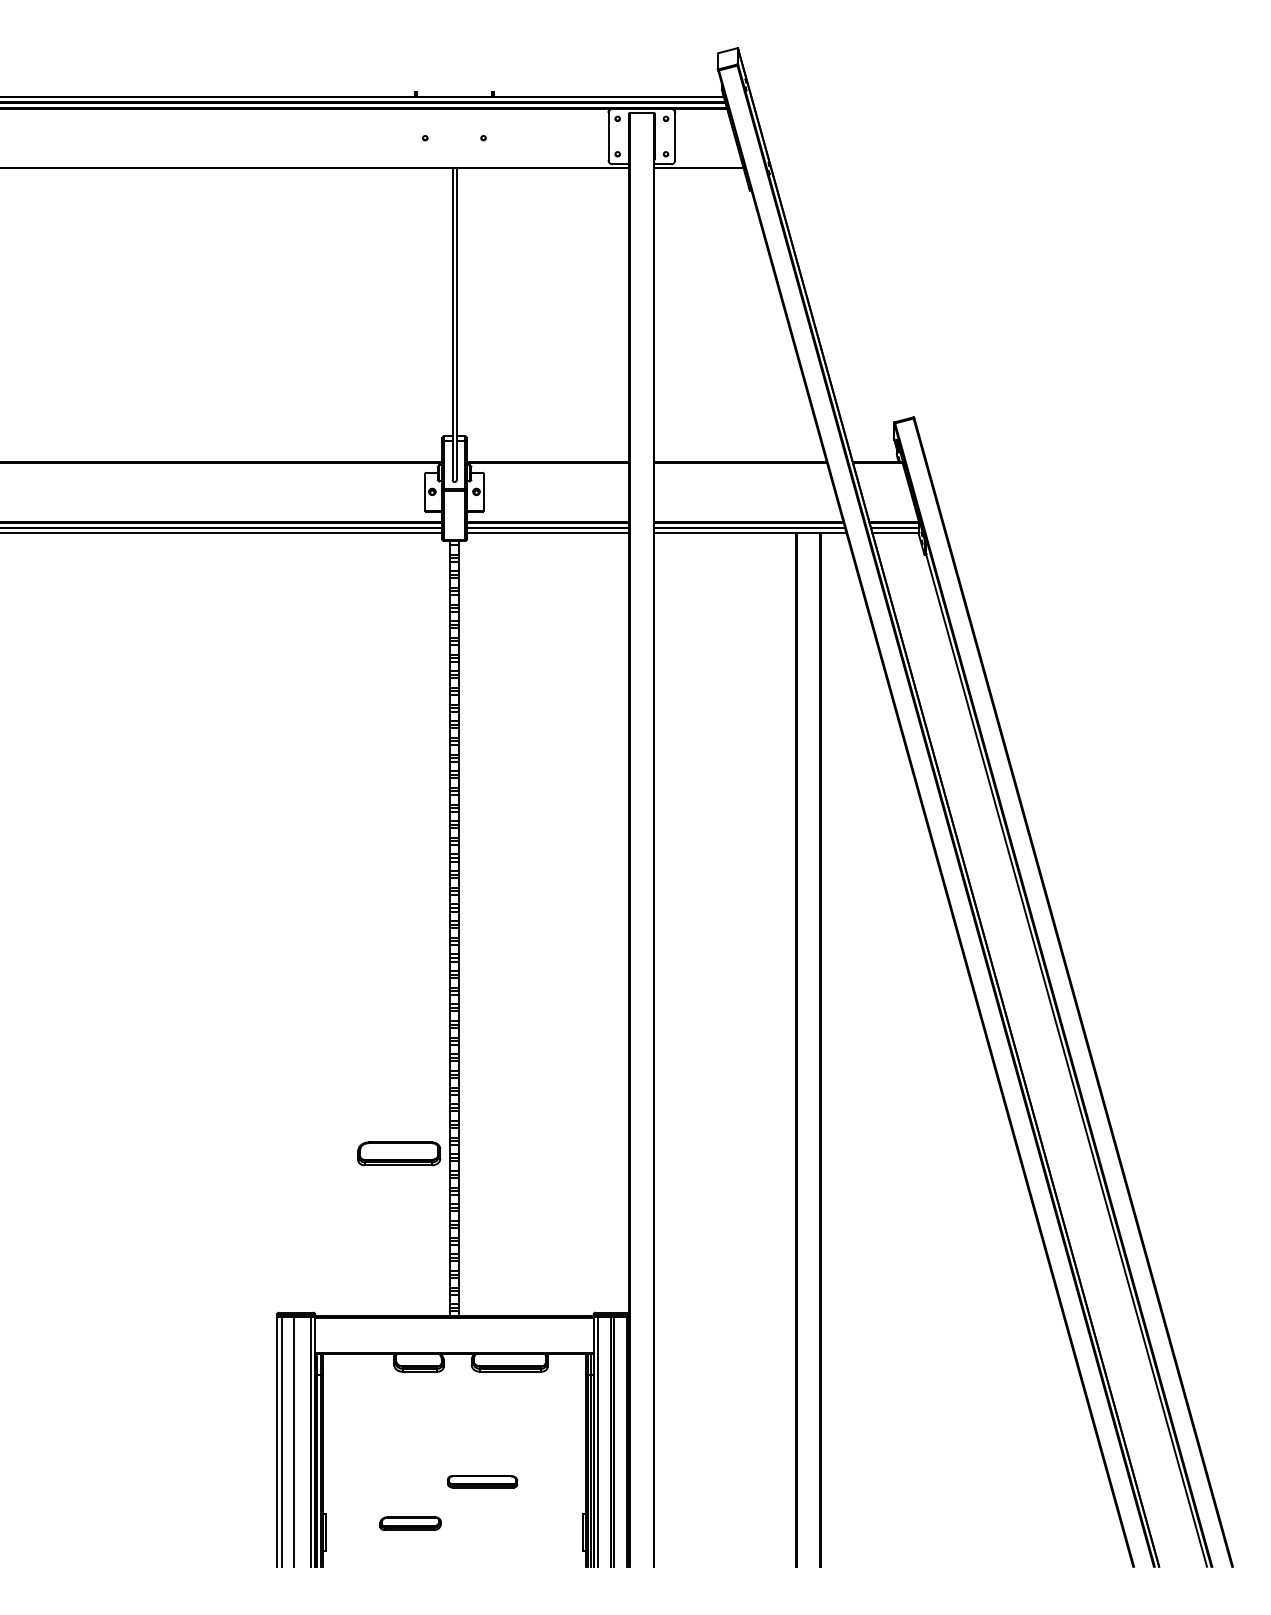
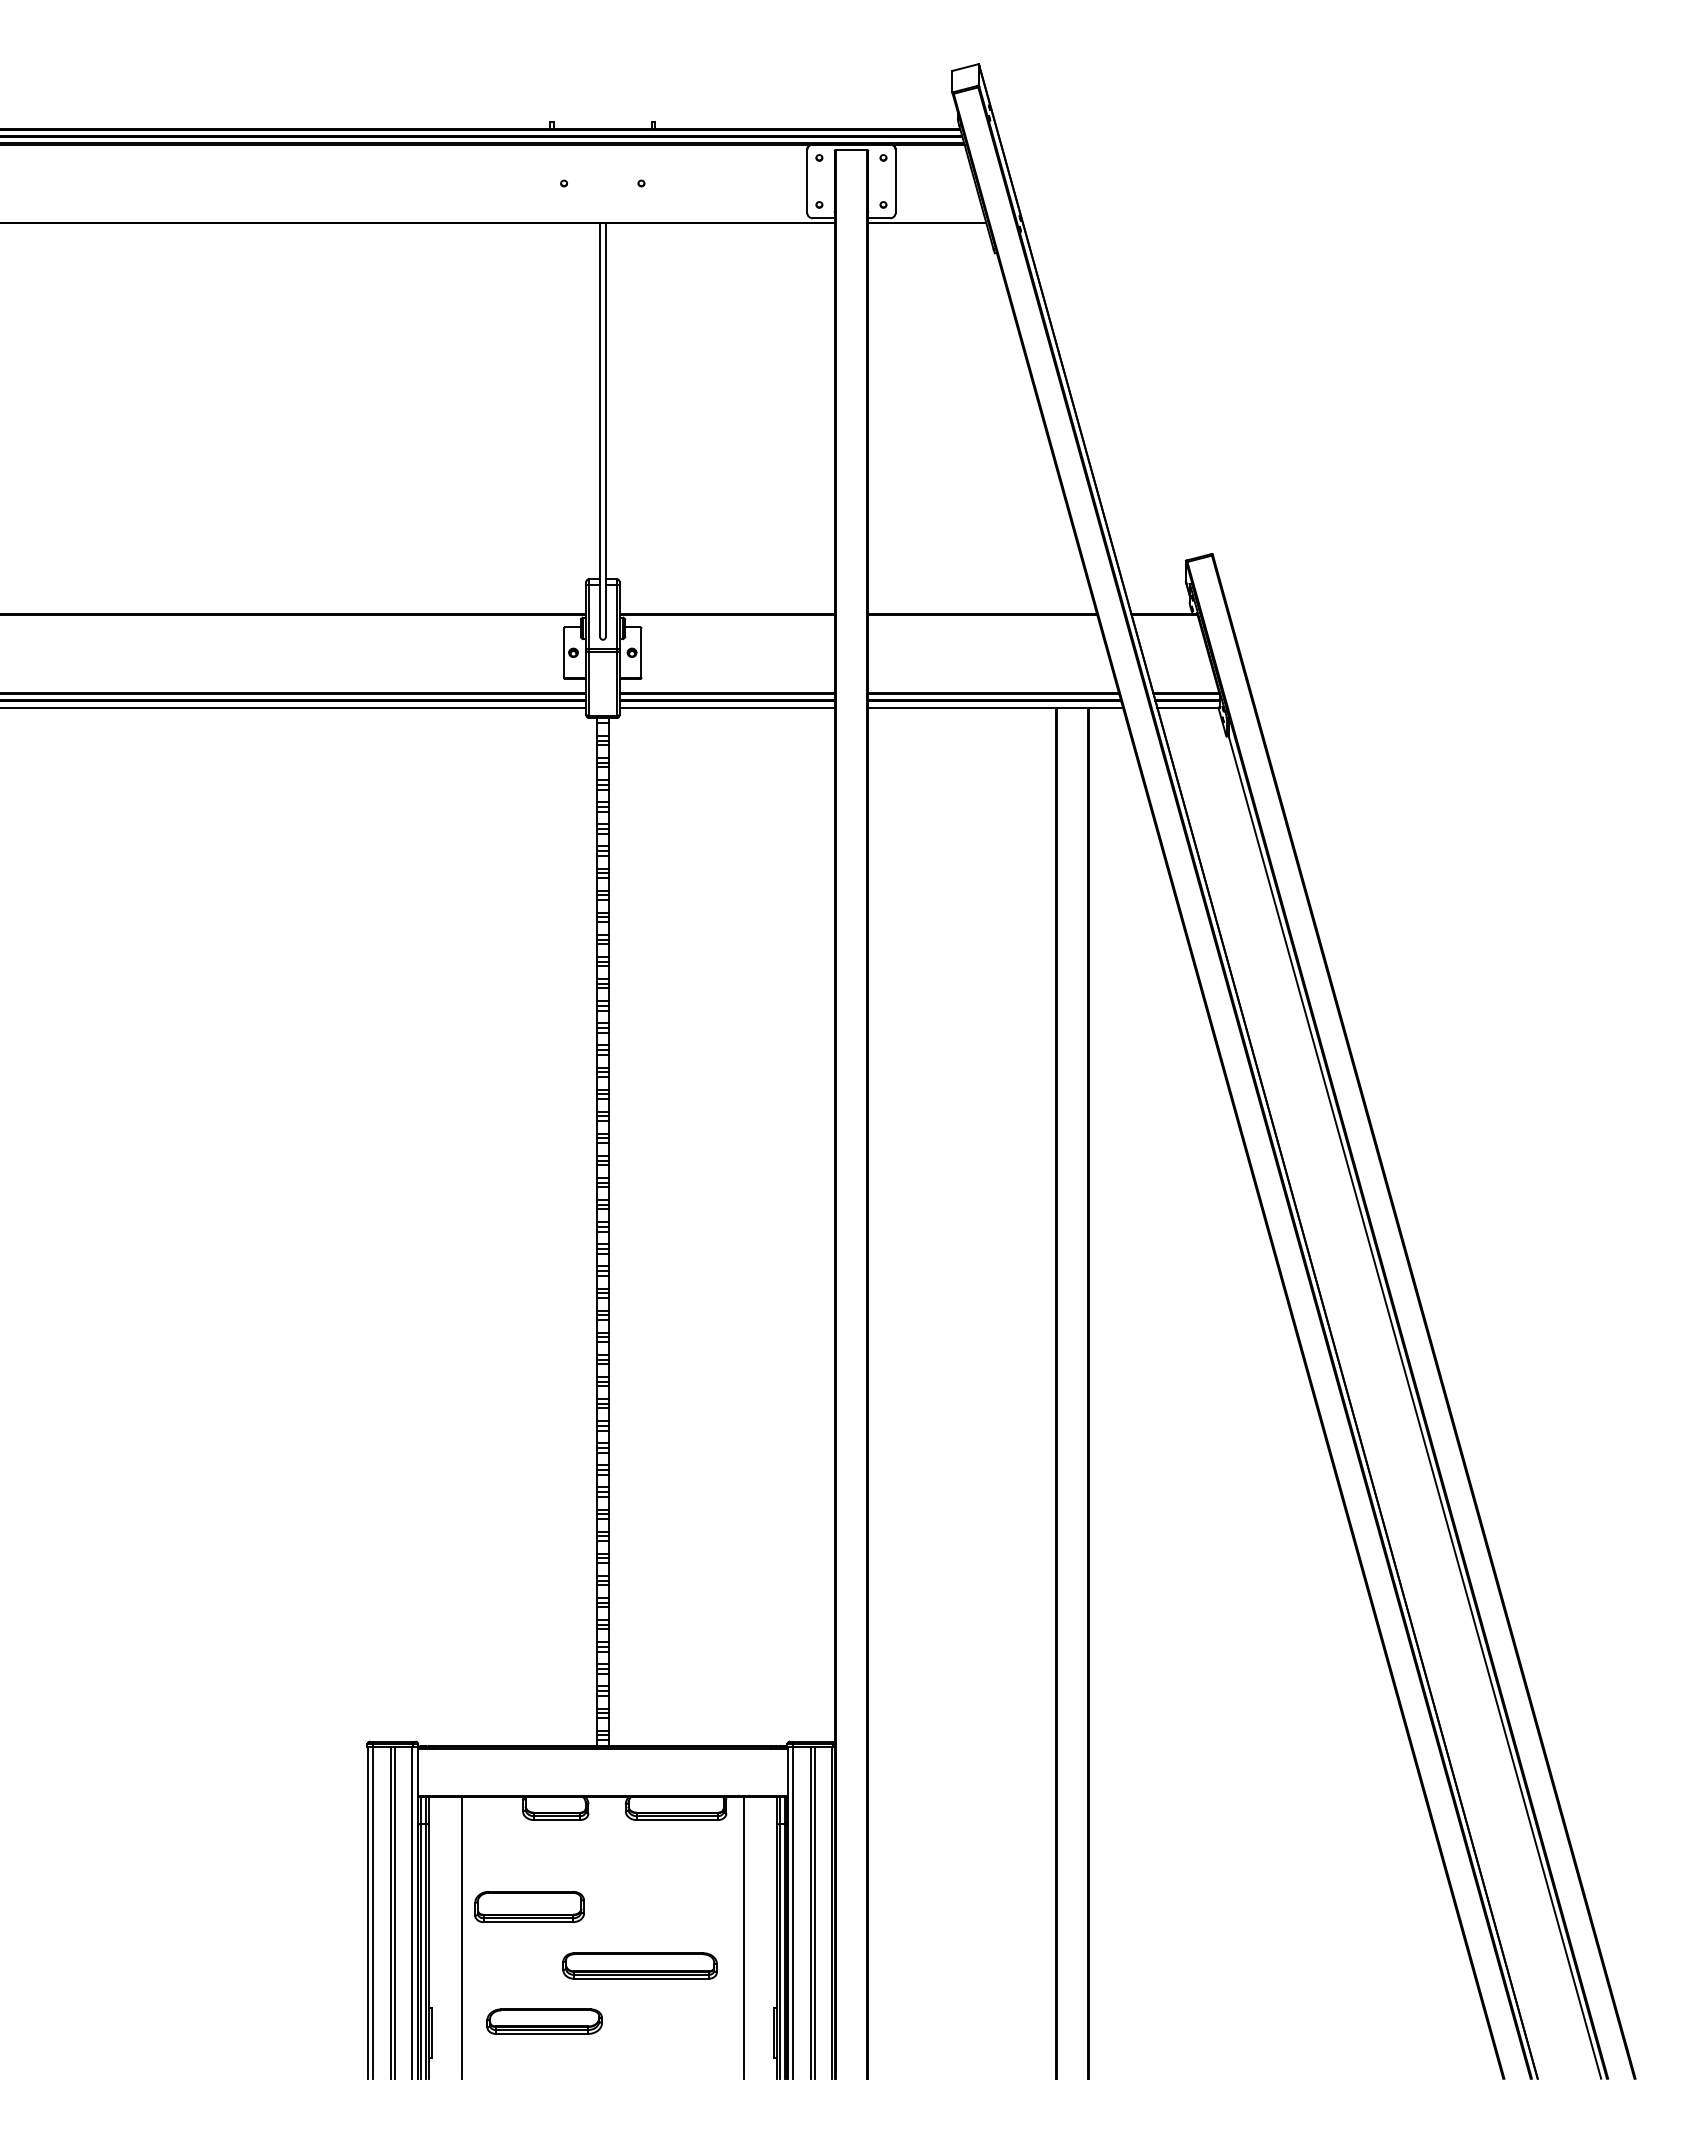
part: (399, 1154) -> (529, 1907), moved
line: (298, 1441) -> (395, 1912), added
line: (347, 1460) -> (461, 1937), added
line: (560, 1460) -> (743, 1937), added
part: (482, 1481) -> (639, 1965), size x1.67
part: (410, 1523) -> (544, 2021), size x1.43

